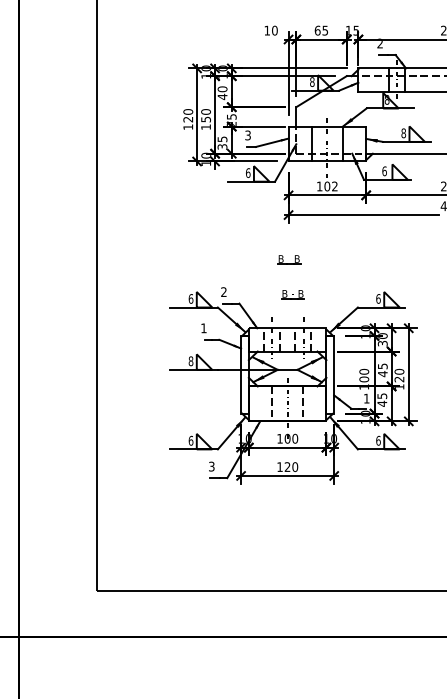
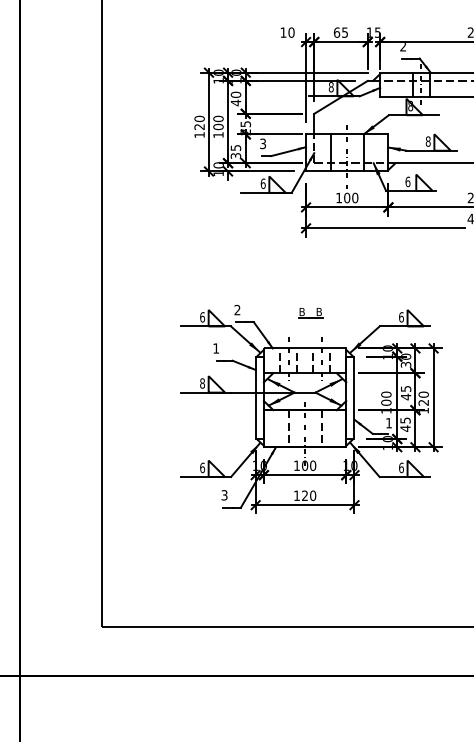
text: (206, 119) -> (218, 126), 150 -> 100
text: (335, 186) -> (355, 197), 102 -> 100
part: (288, 260) -> (306, 276), removed

